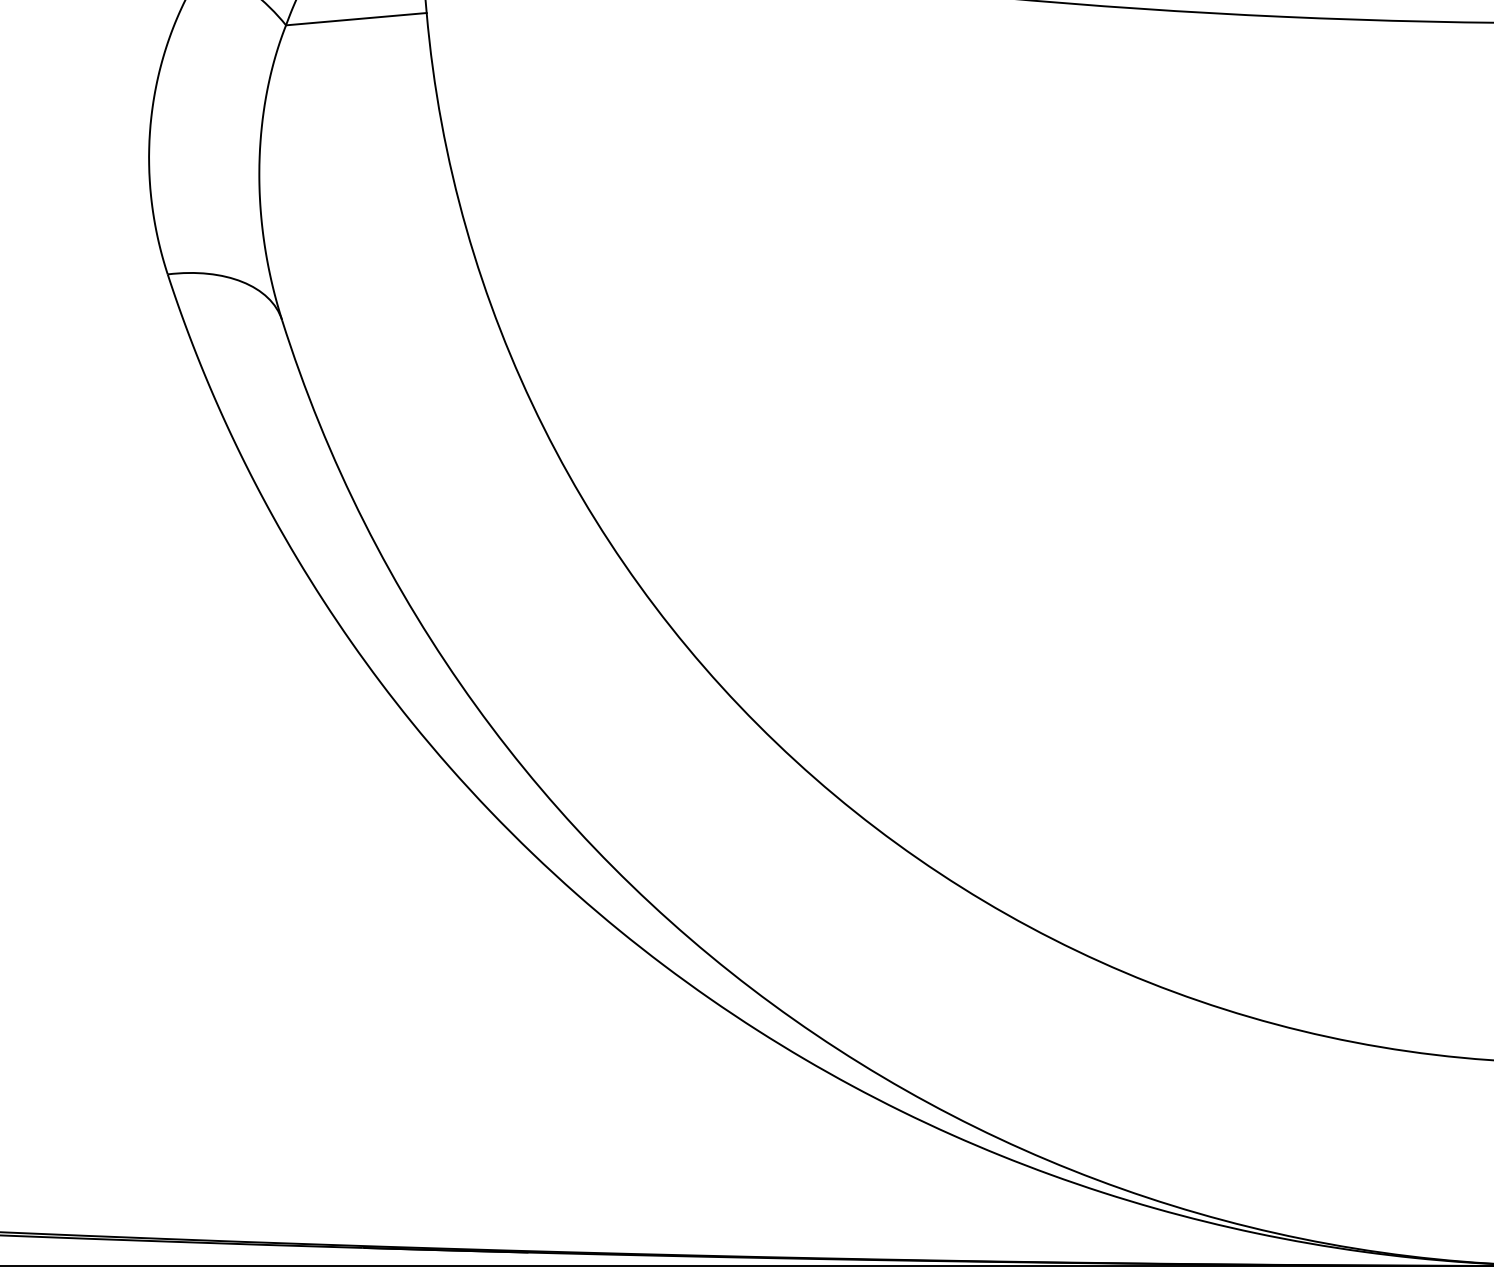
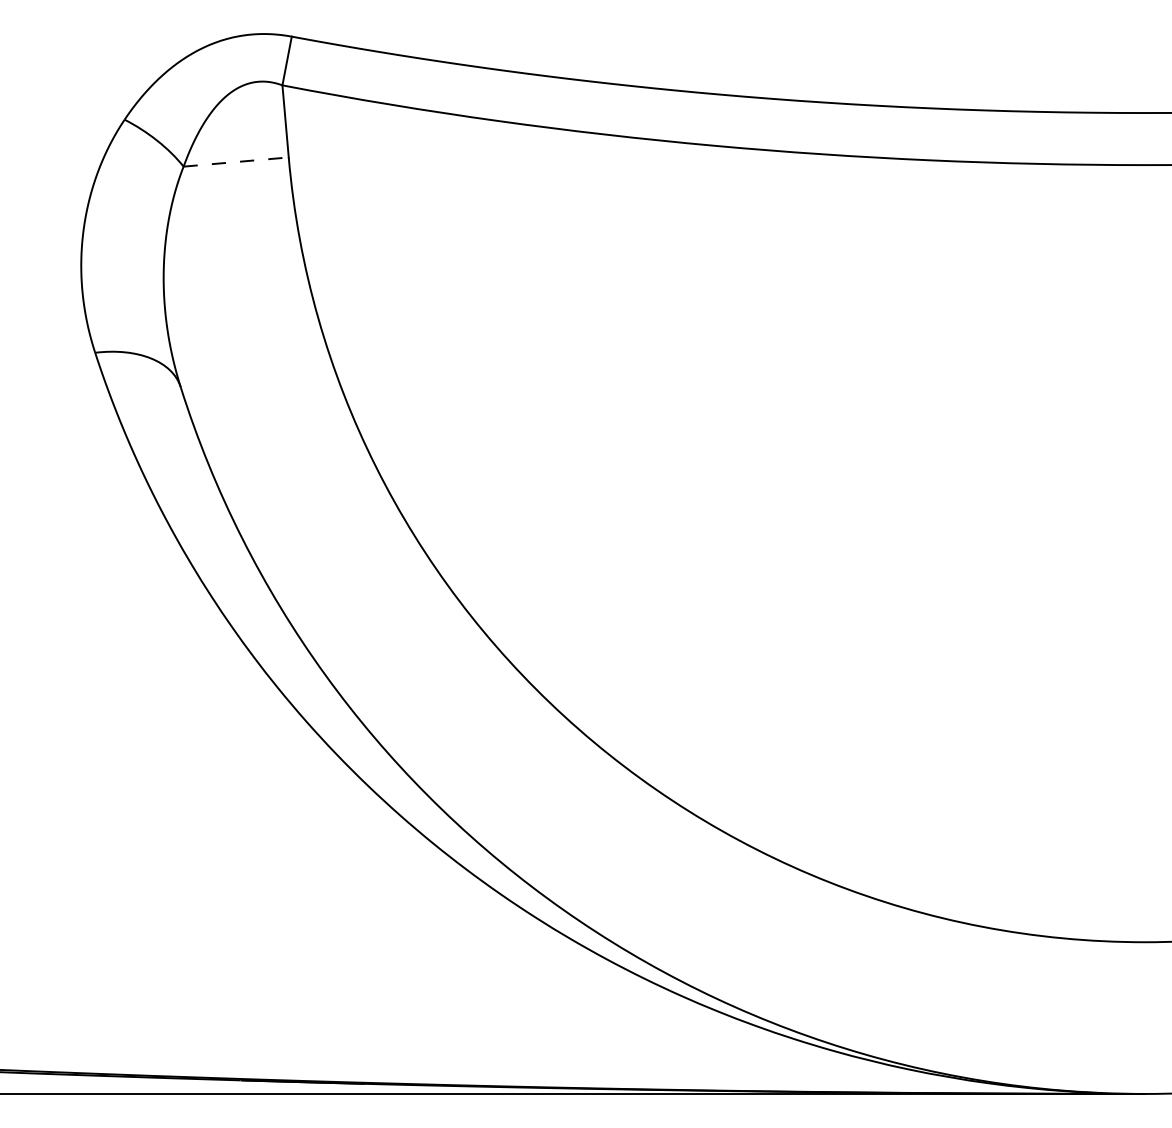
line: (356, 19) -> (236, 162), solid -> dashed

